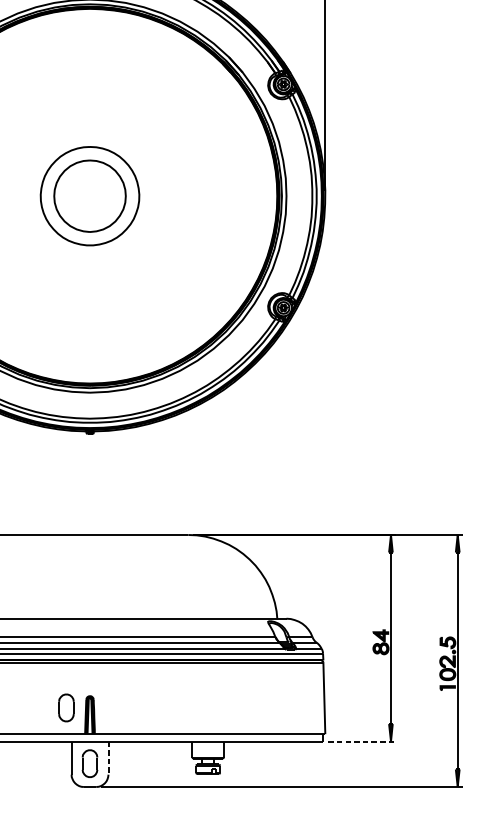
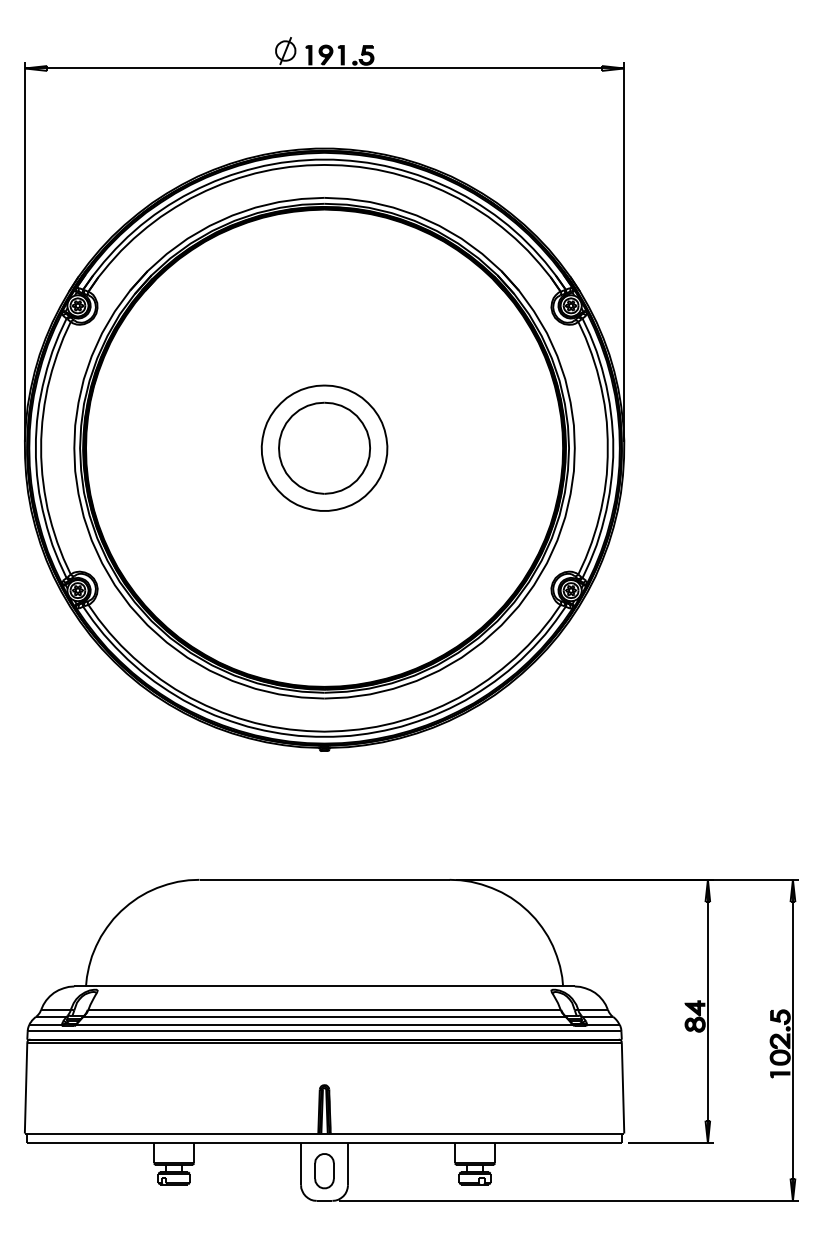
part: (66, 708) -> (294, 1100), removed
line: (362, 741) -> (671, 1142), dashed -> solid
line: (108, 758) -> (348, 1164), dashed -> solid

